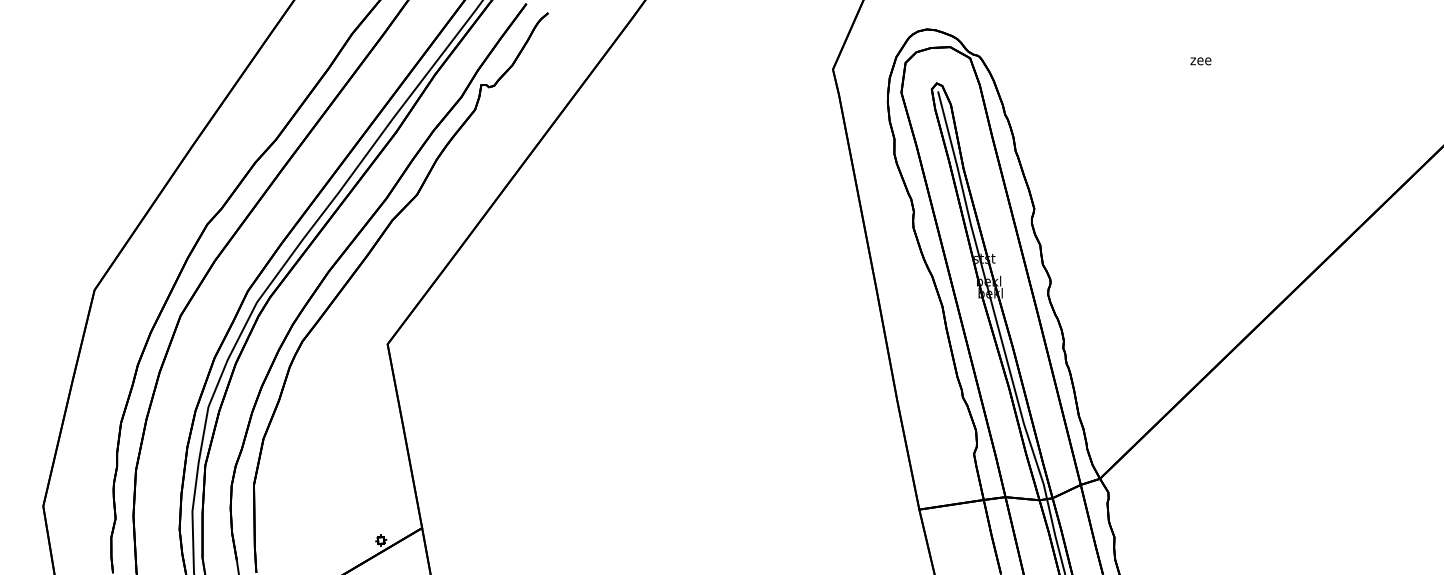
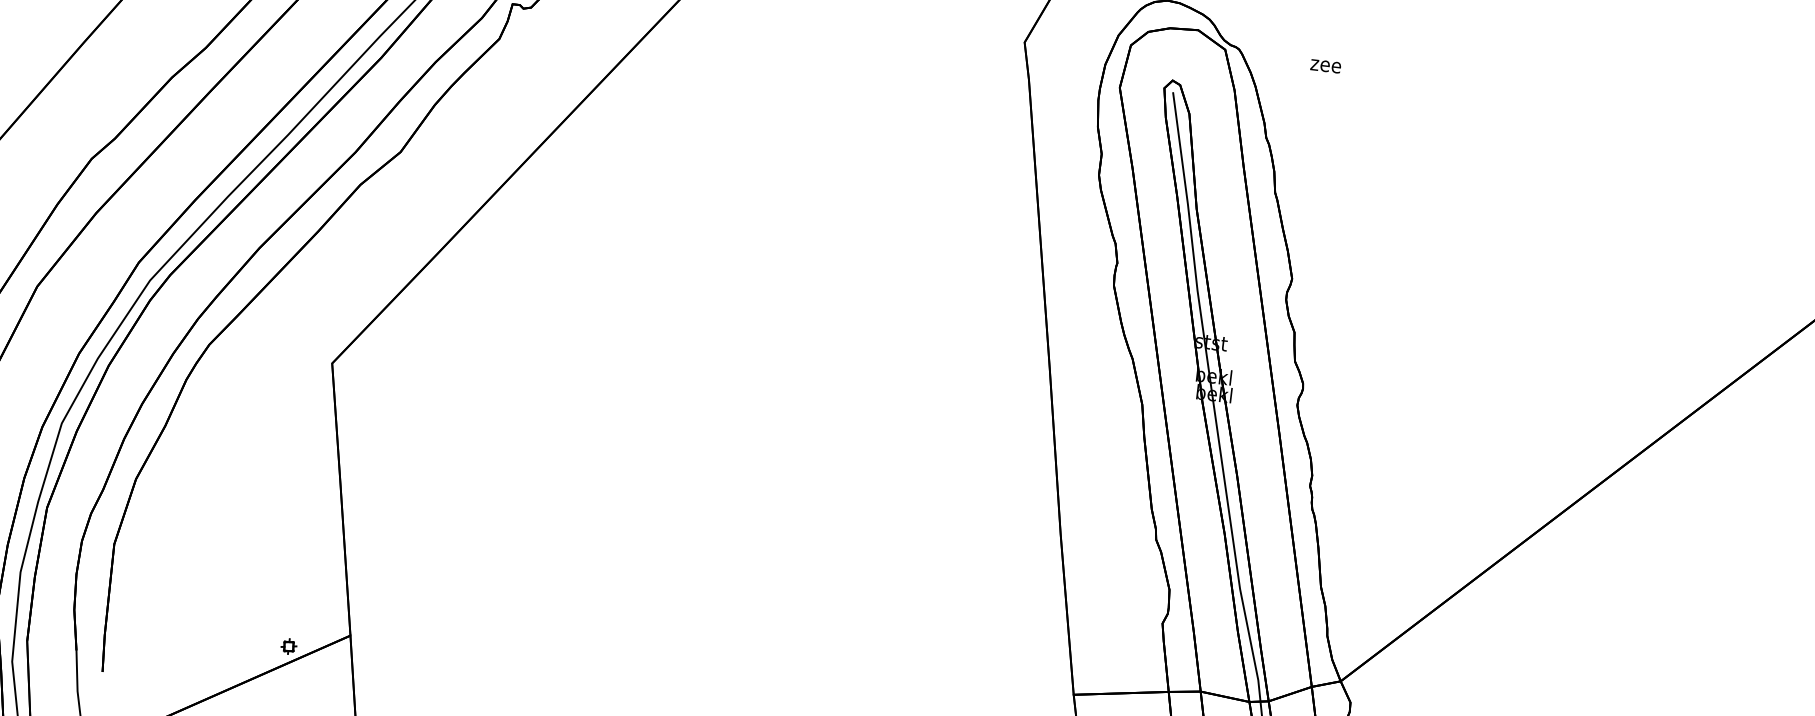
text: (1200, 61) -> (1325, 66), moved

